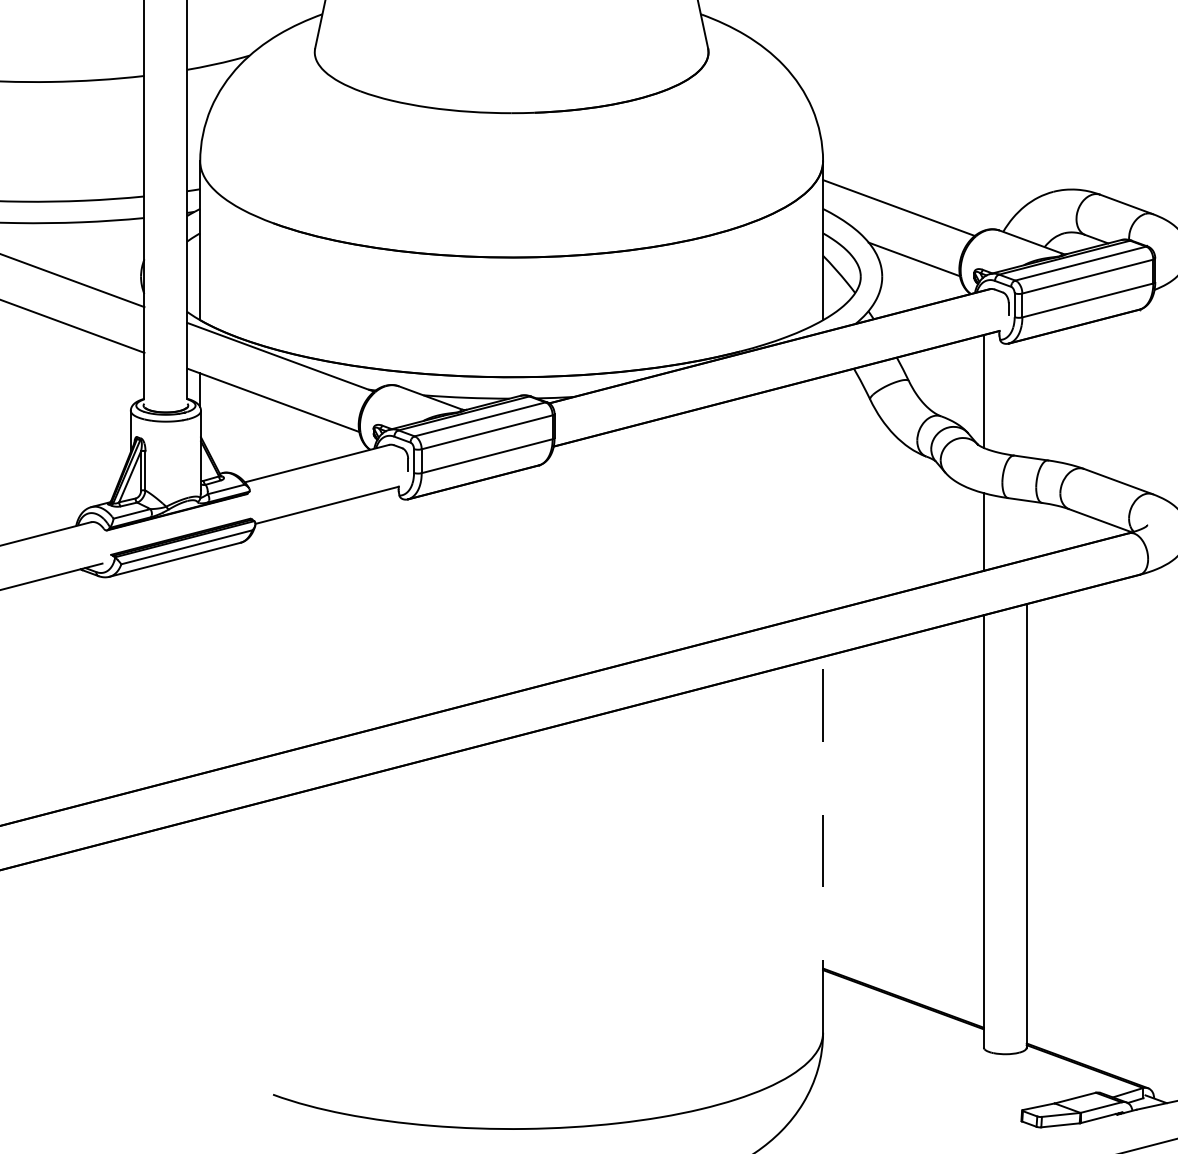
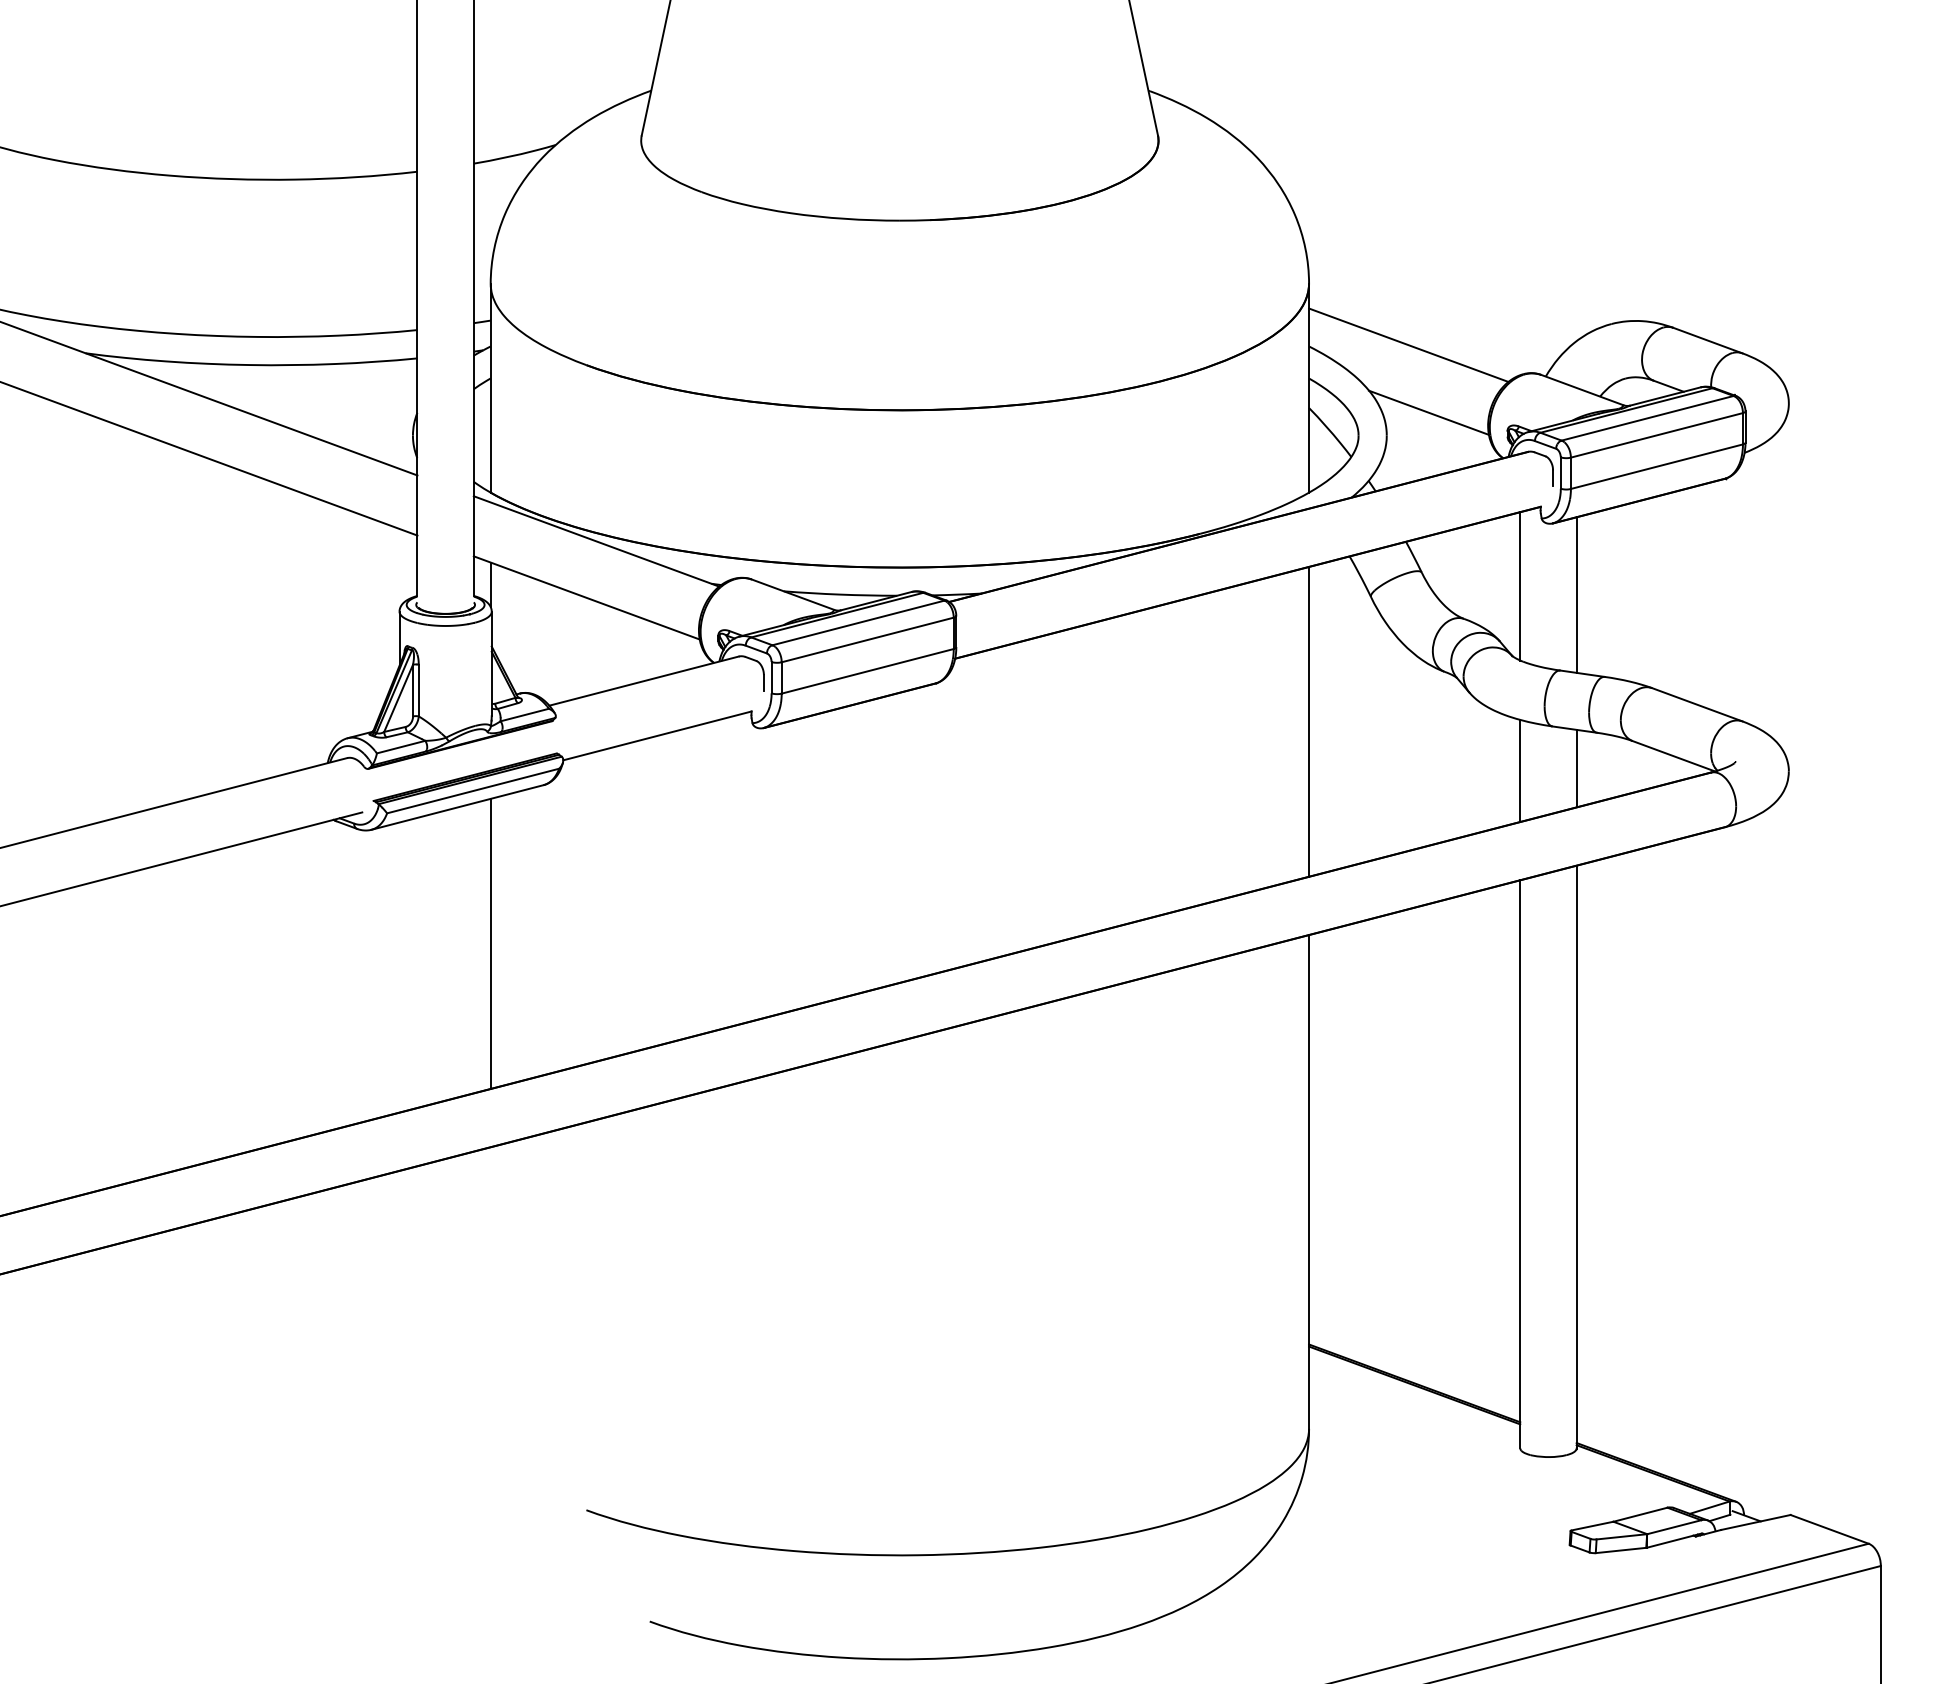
line: (1026, 397) -> (1576, 594), added
line: (823, 494) -> (1309, 721), added
line: (1026, 530) -> (1576, 768), added
line: (200, 663) -> (490, 943), added
line: (823, 845) -> (1309, 1182), dashed -> solid

